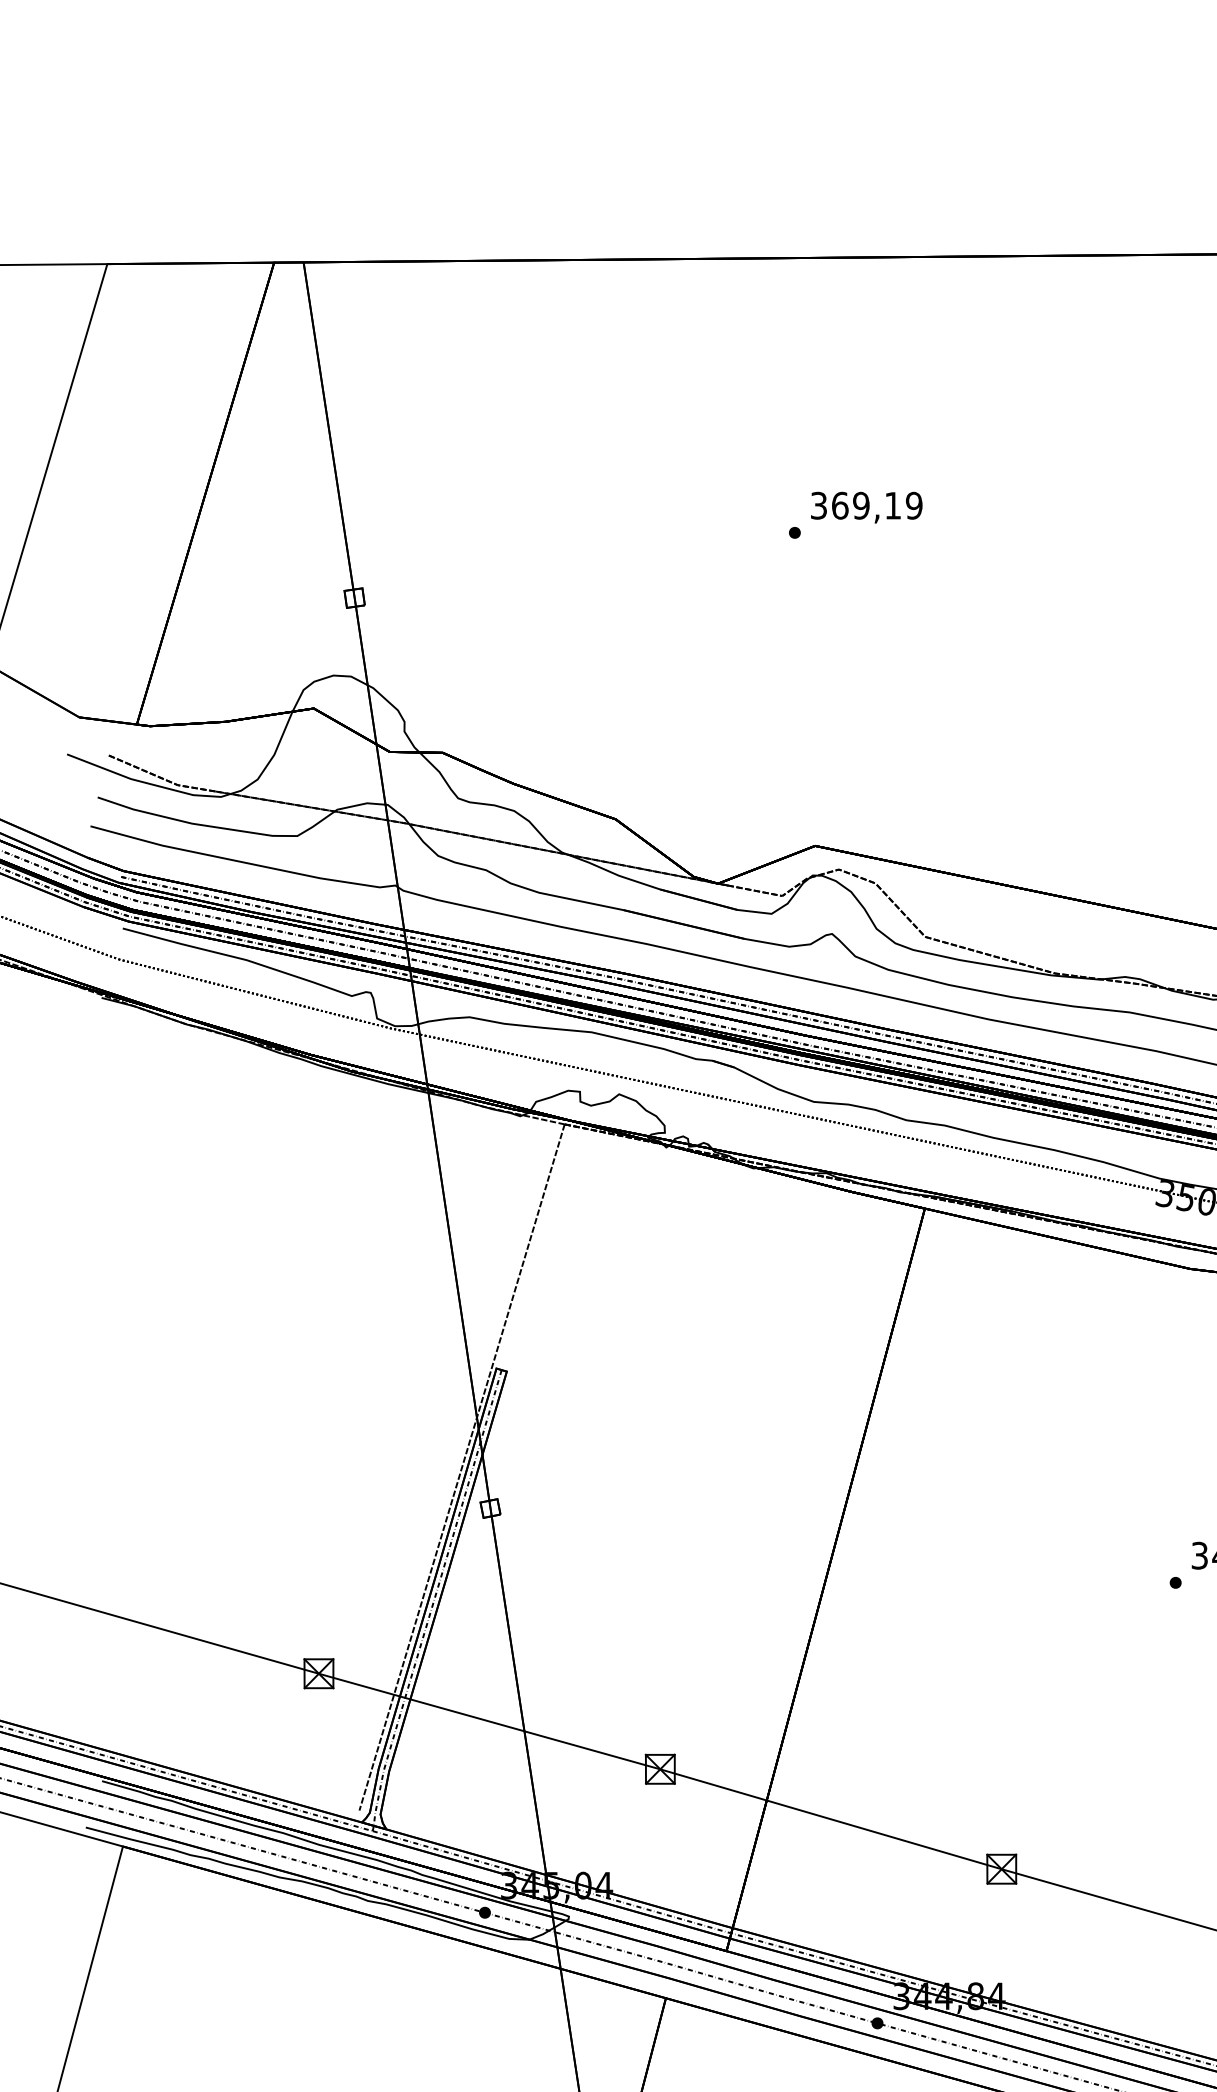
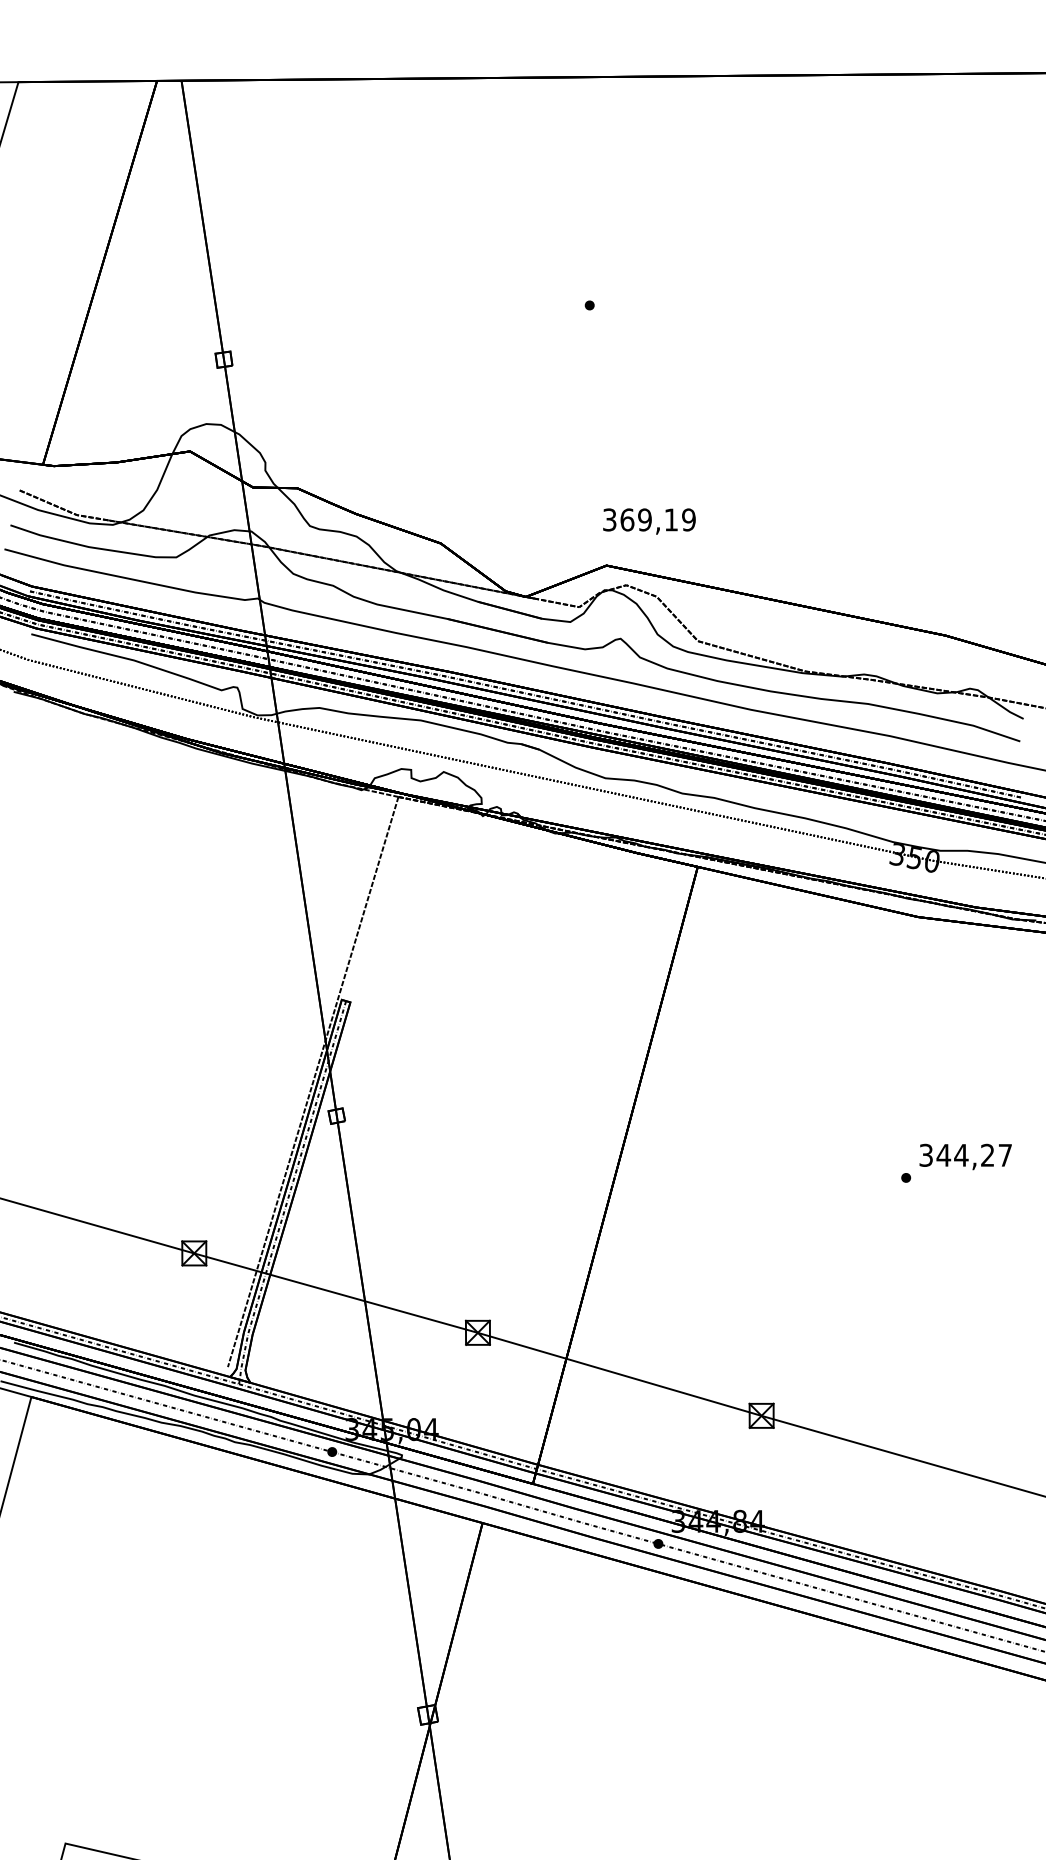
text: (866, 507) -> (649, 521), moved

